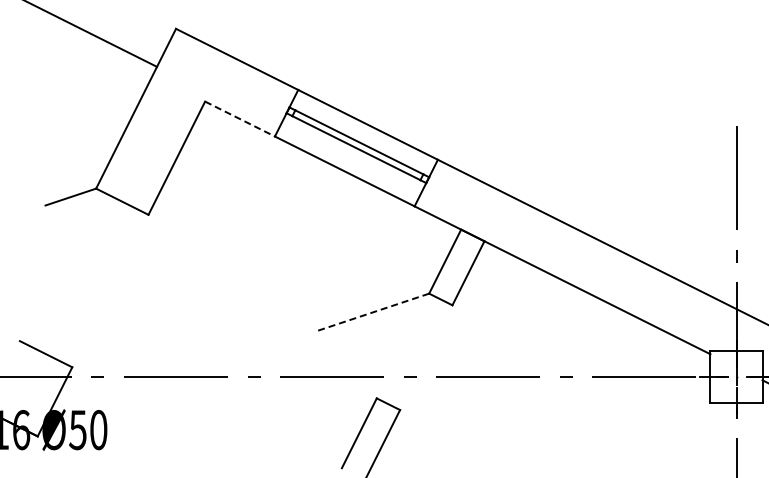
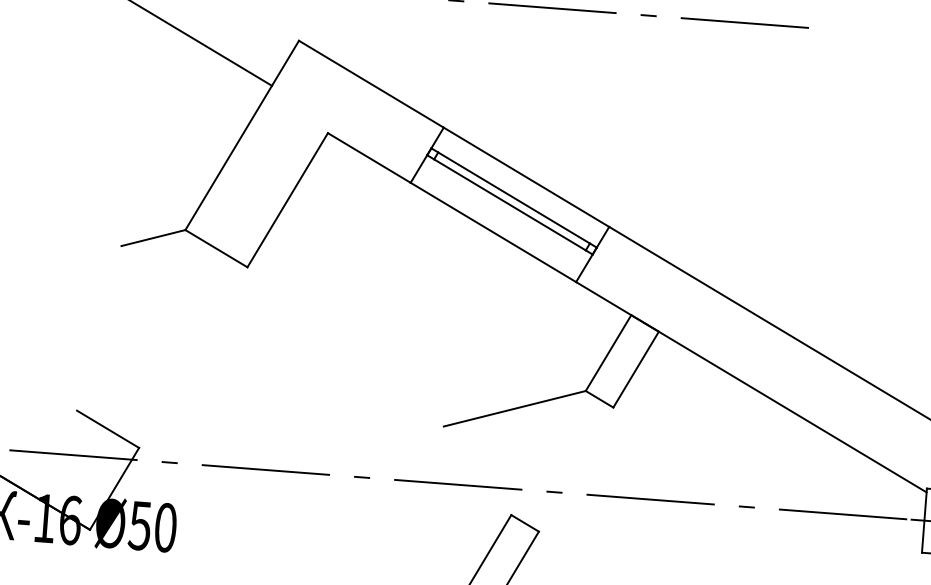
line: (240, 119) -> (369, 158), dashed -> solid
line: (372, 312) -> (514, 408), dashed -> solid

